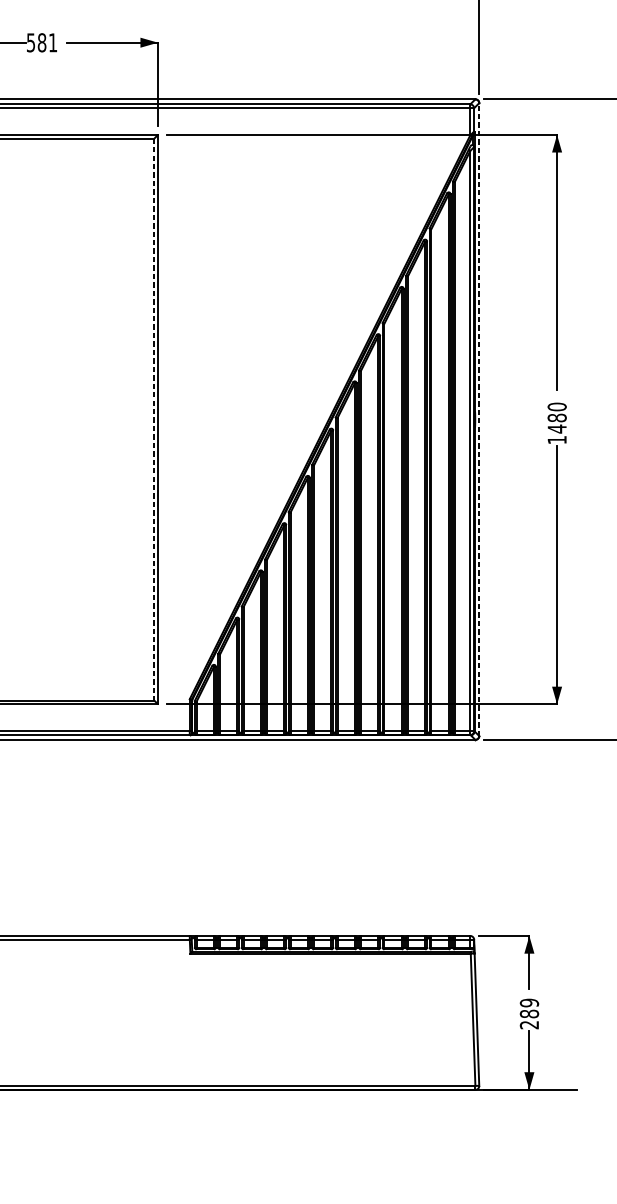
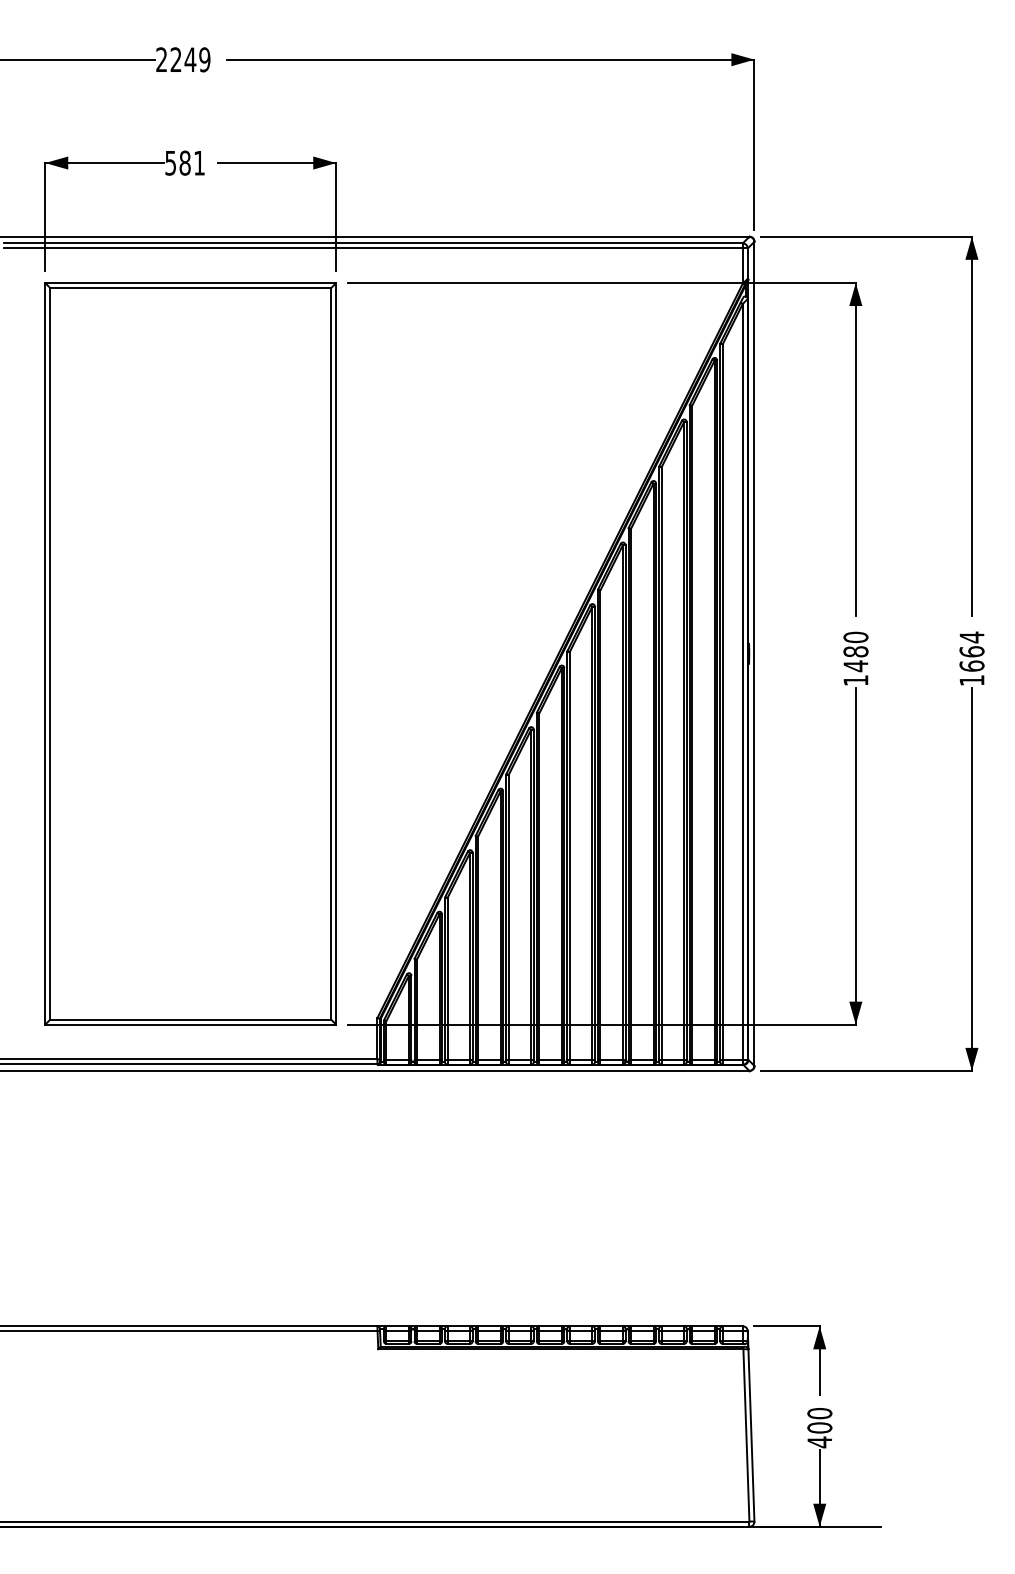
line: (154, 419) -> (331, 653), dashed -> solid
line: (479, 419) -> (754, 653), dashed -> solid
text: (529, 1014) -> (819, 1428), 289 -> 400

